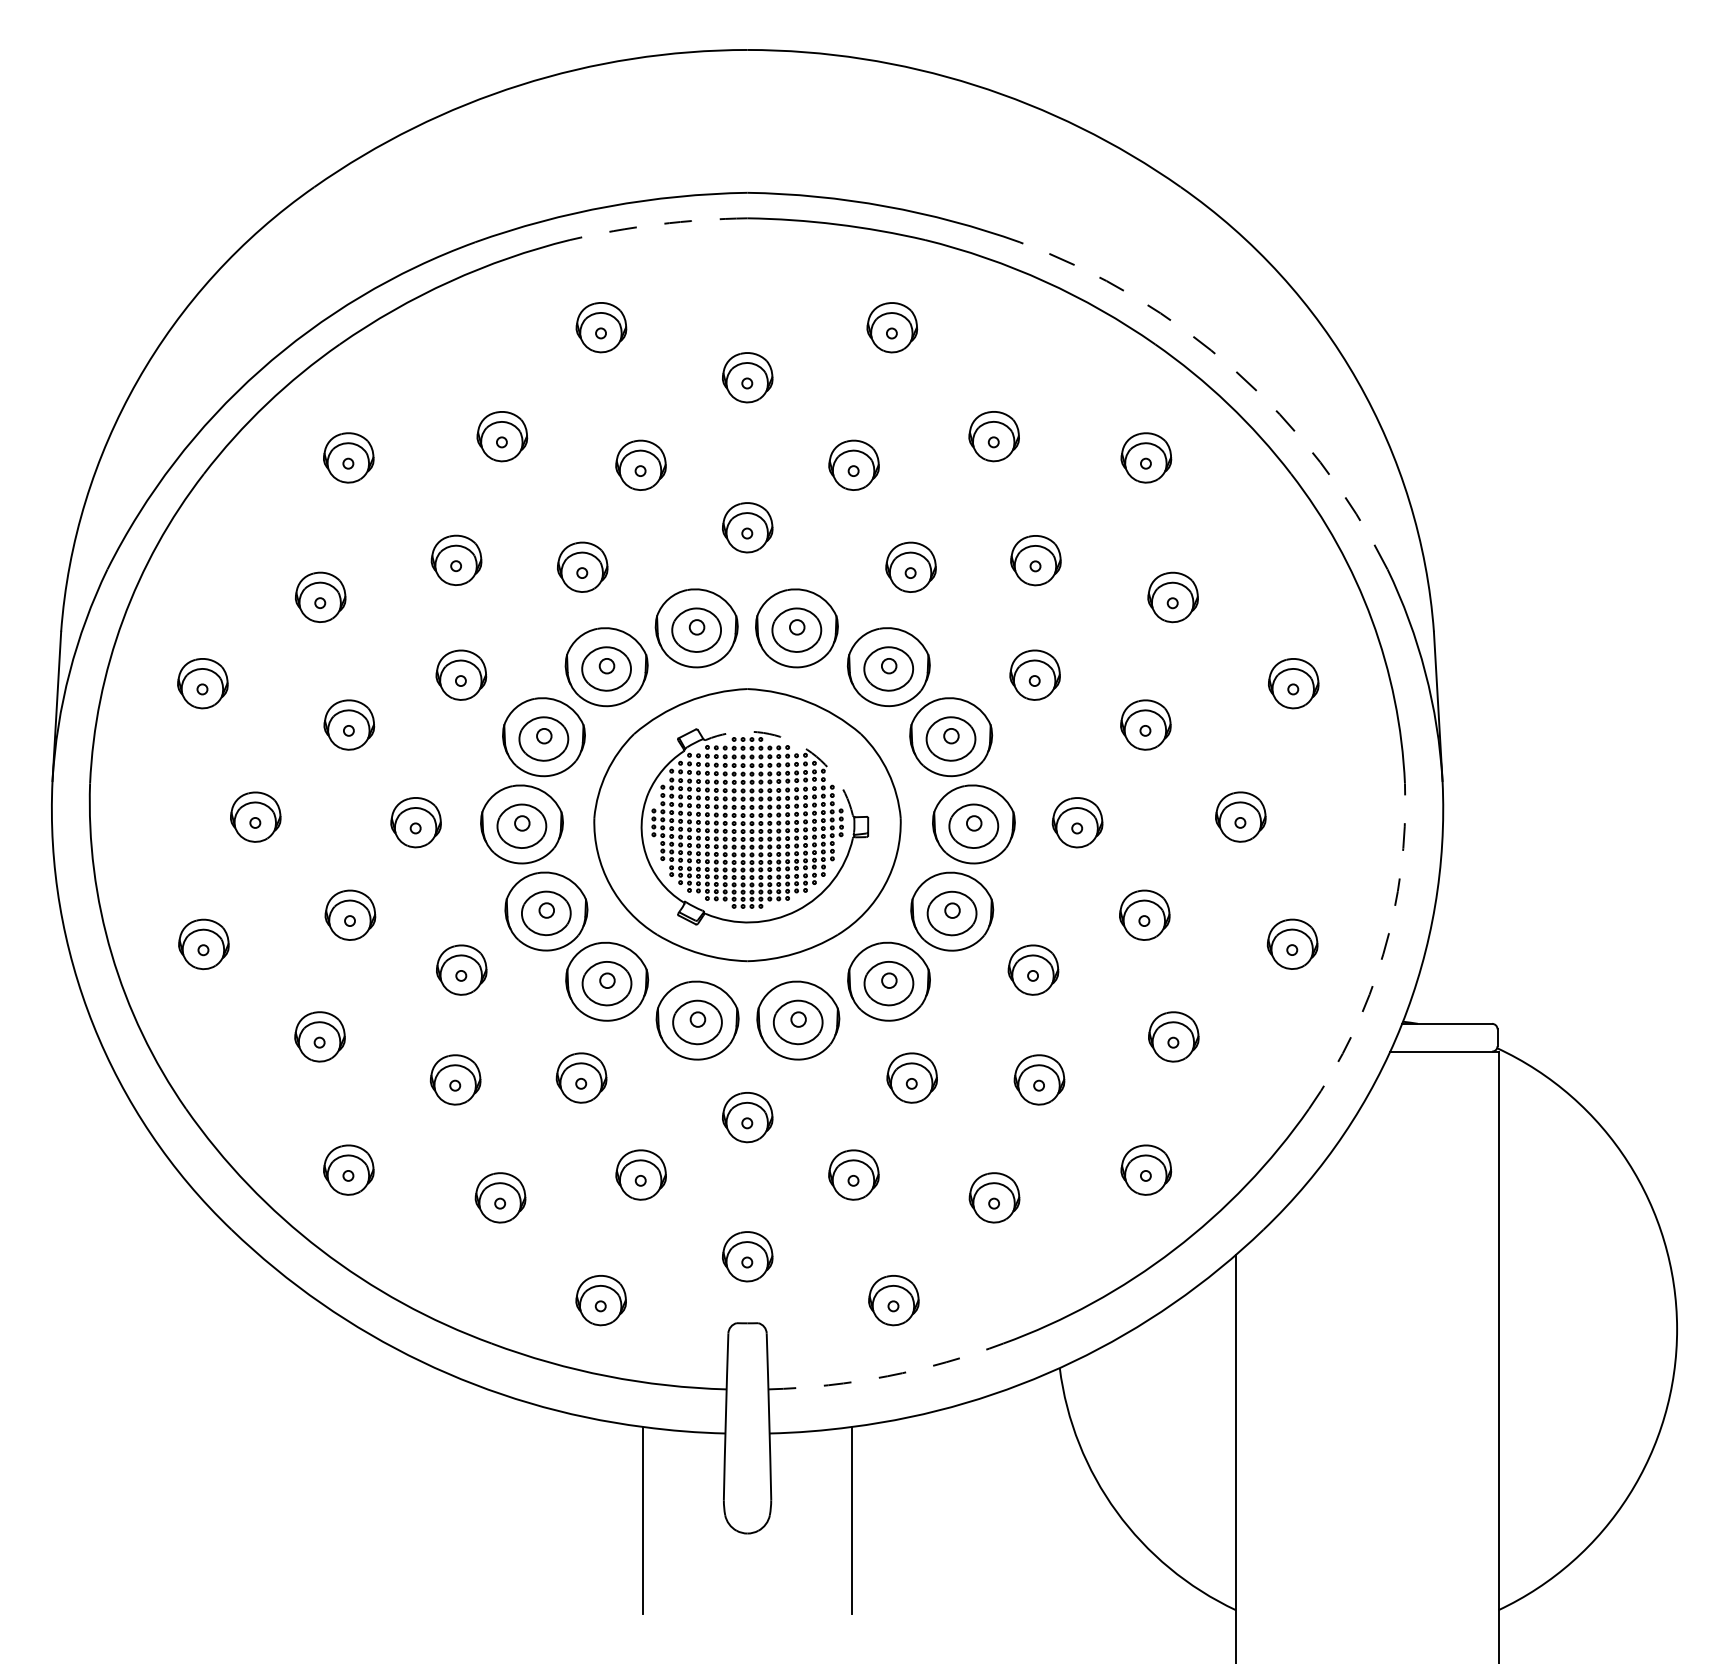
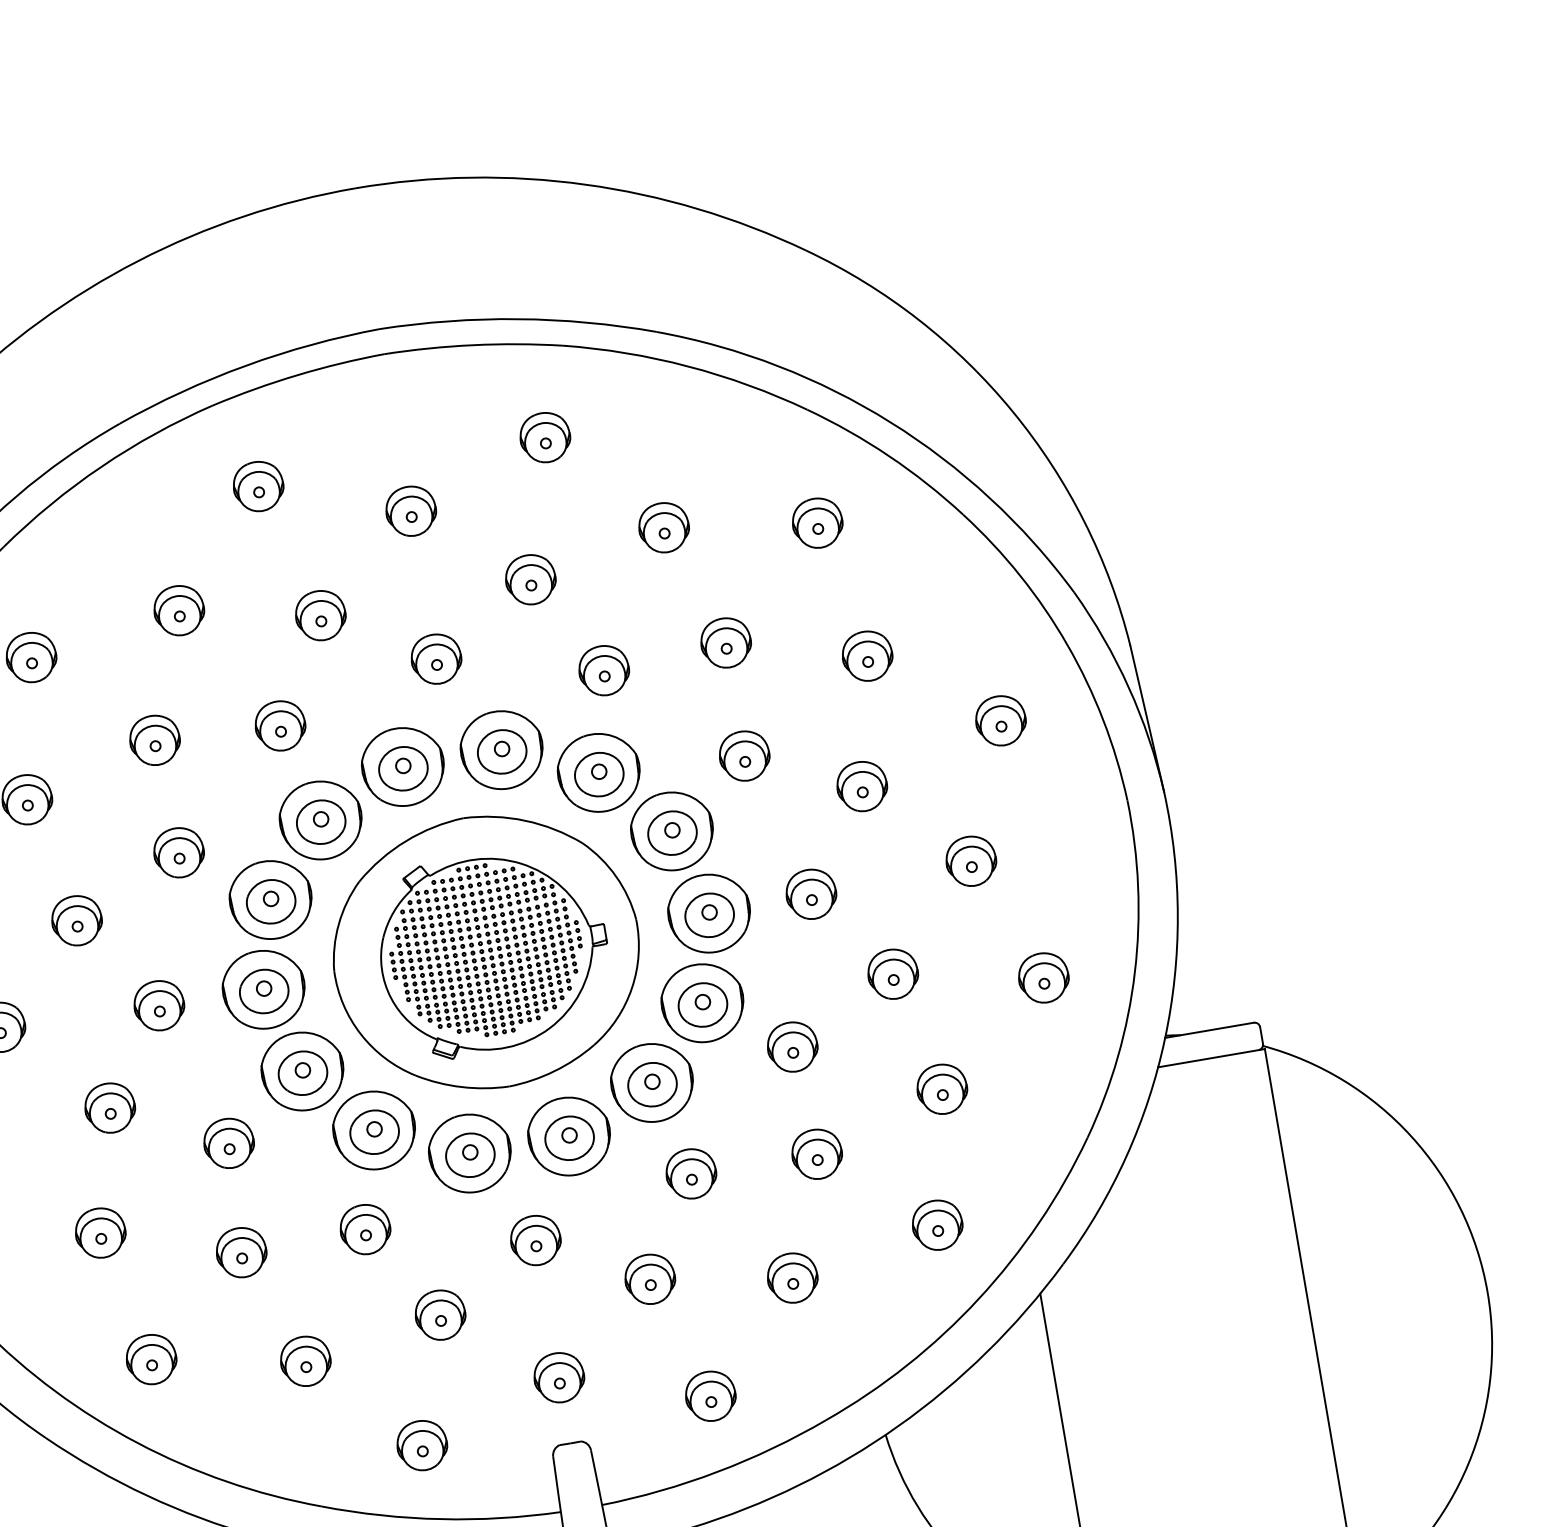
arc: (658, 224) -> (297, 375), dashed -> solid
arc: (1235, 370) -> (890, 421), dashed -> solid
arc: (796, 743) -> (520, 863), dashed -> solid
arc: (1383, 954) -> (1135, 972), dashed -> solid
arc: (887, 1376) -> (717, 1472), dashed -> solid

